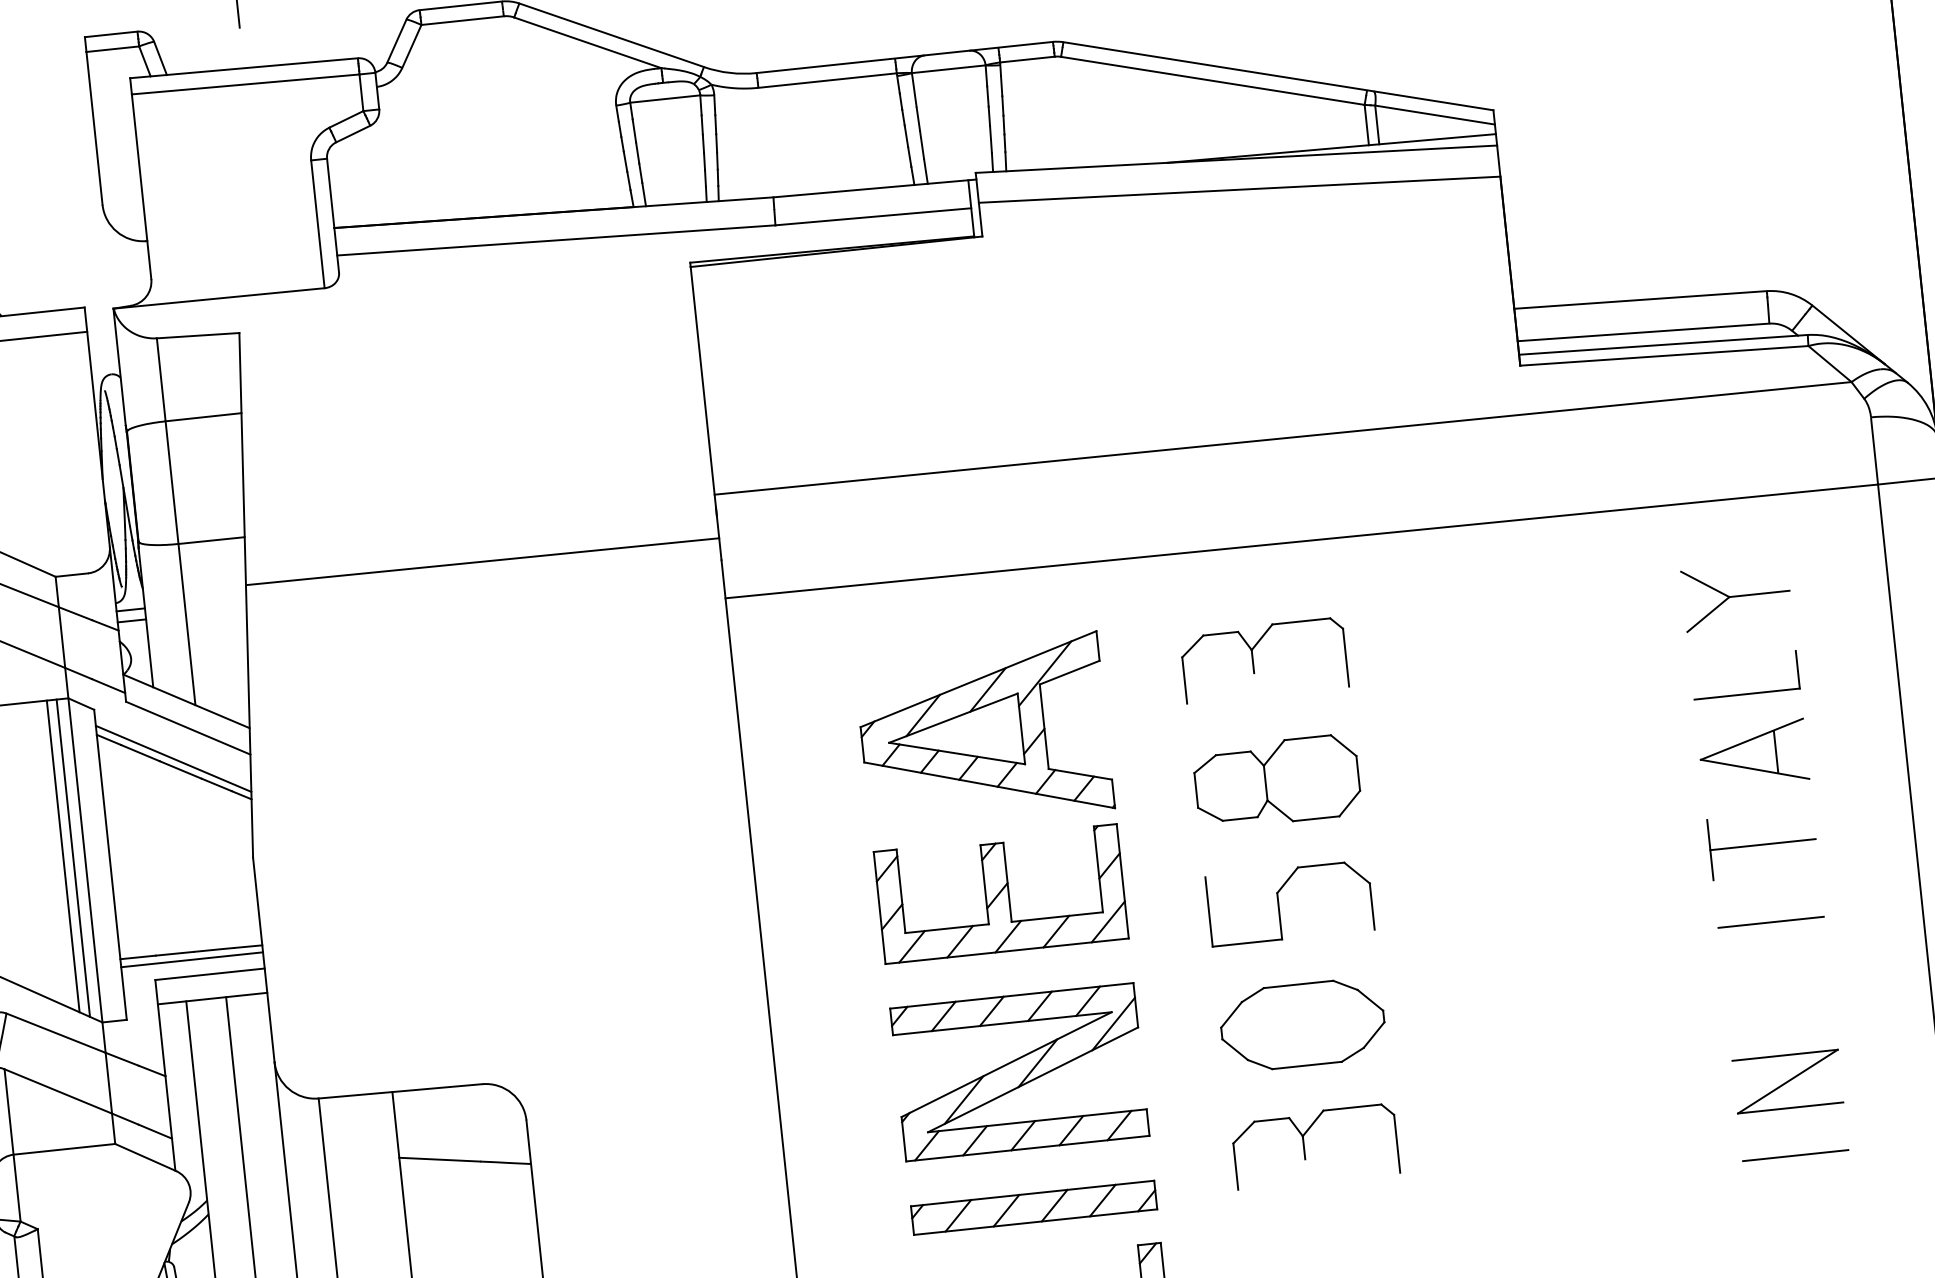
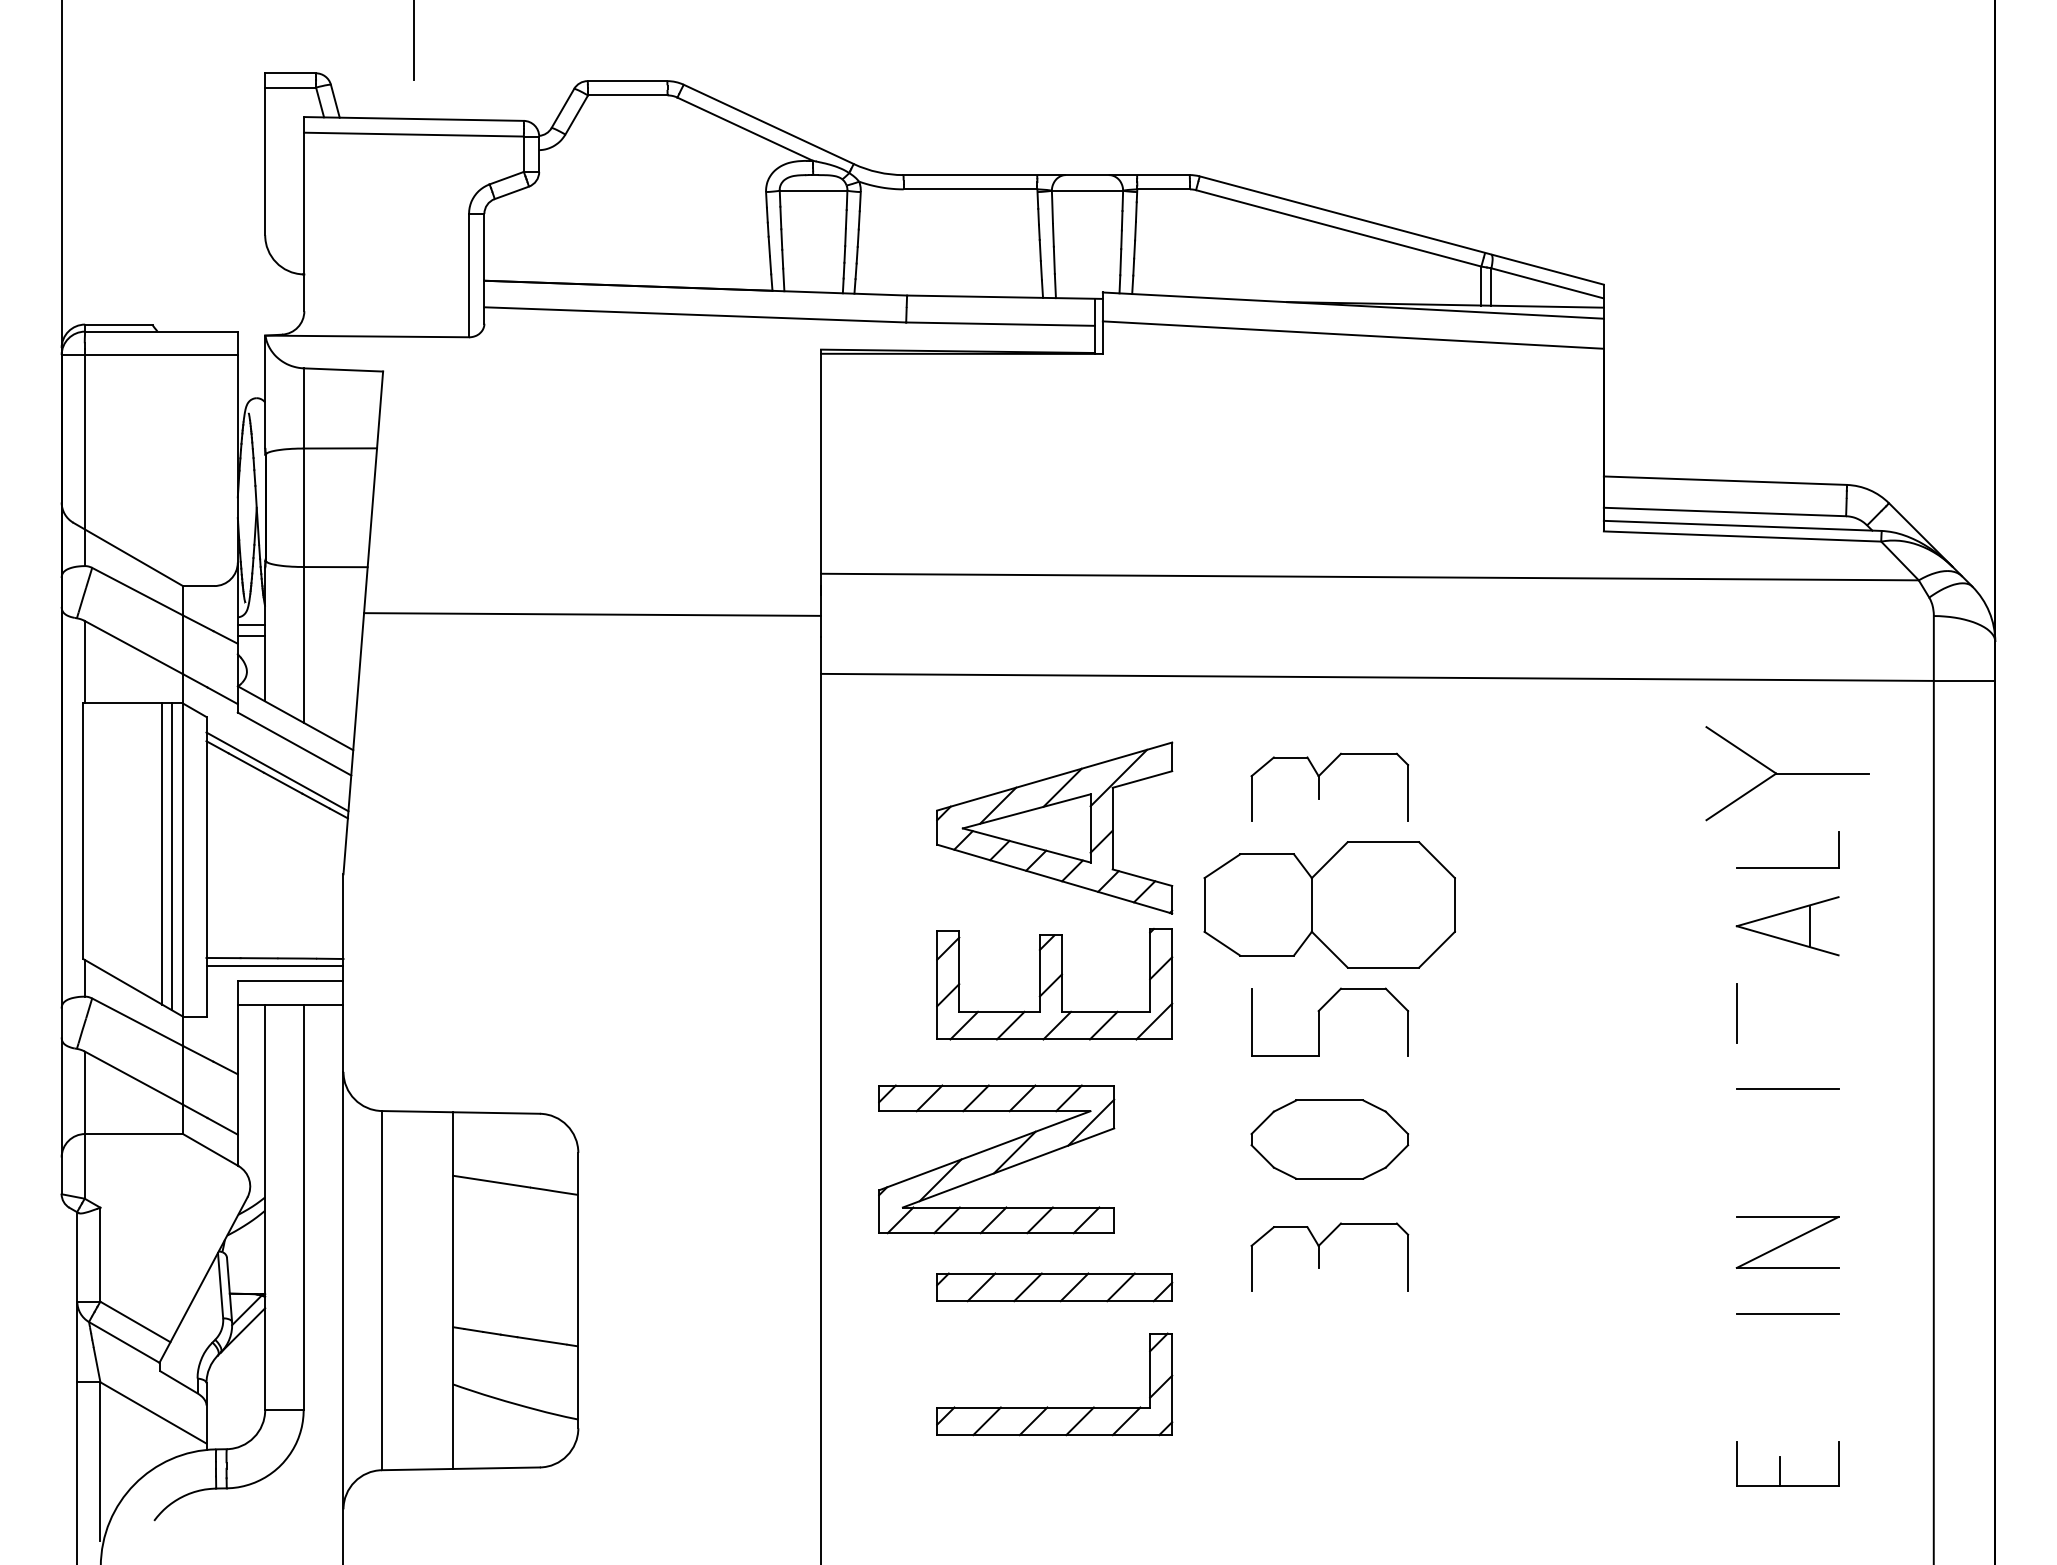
part: (1736, 596) -> (1787, 773), size x1.6
part: (1276, 781) -> (1329, 904), size x1.6
line: (1762, 844) -> (1787, 1013), removed
part: (1019, 1072) -> (996, 1159), moved

